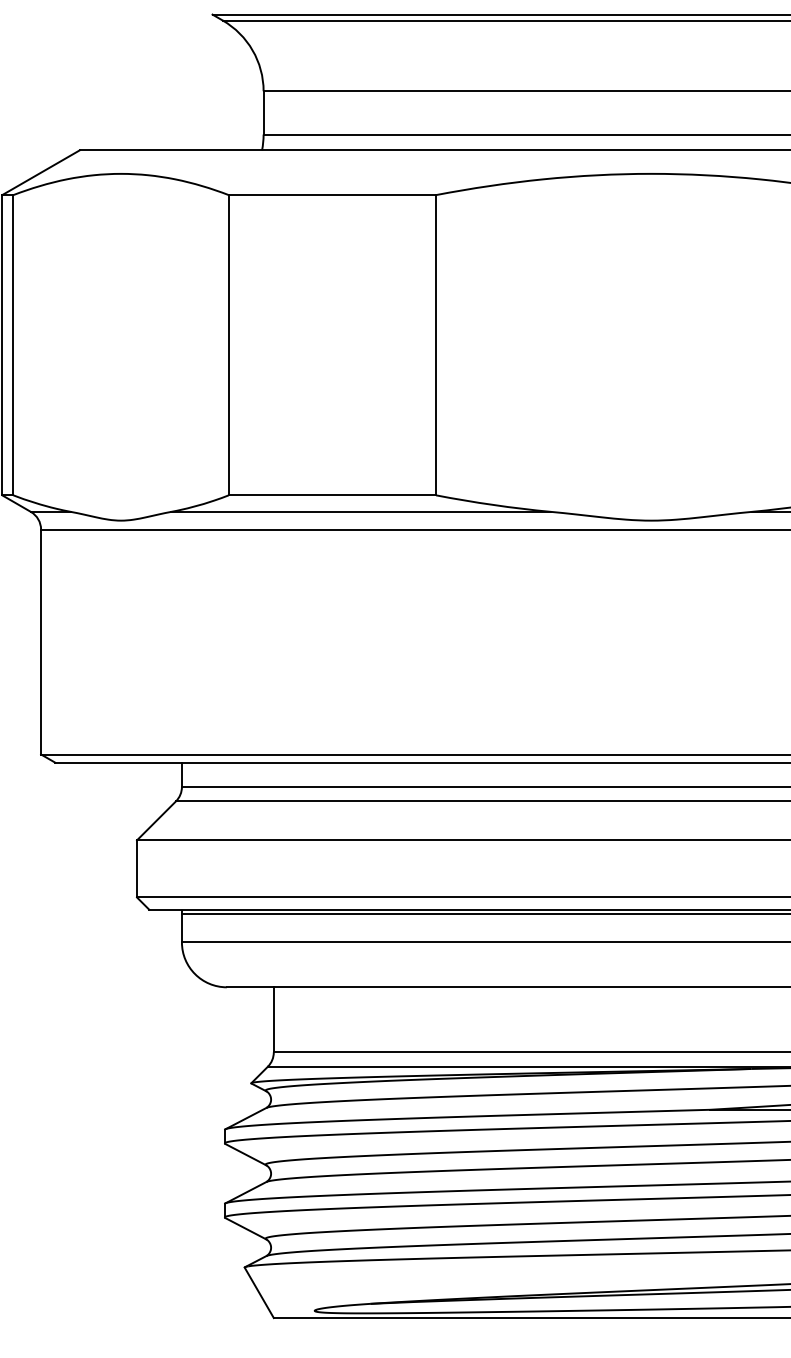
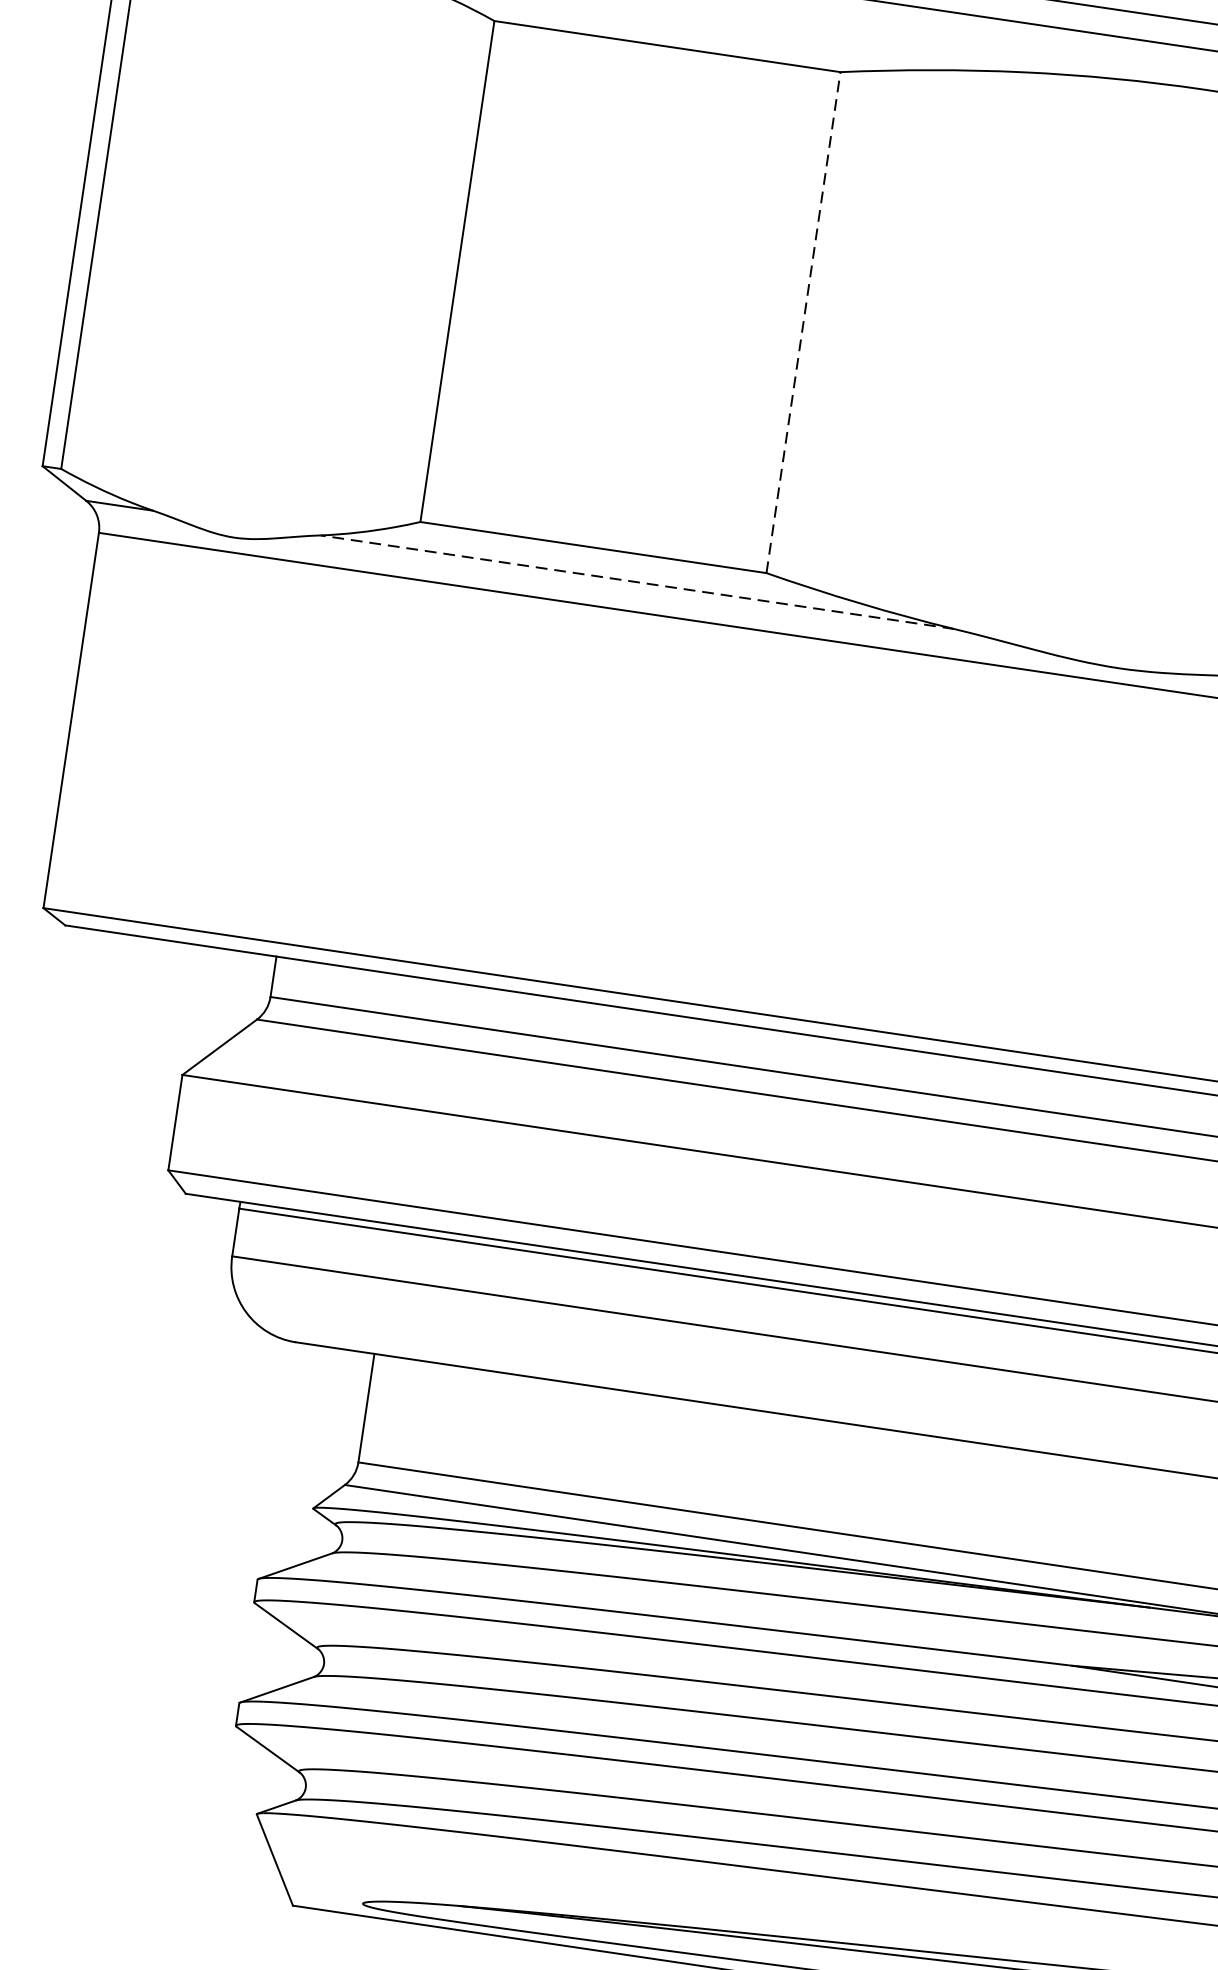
line: (436, 344) -> (804, 321), solid -> dashed
line: (361, 511) -> (637, 581), solid -> dashed

